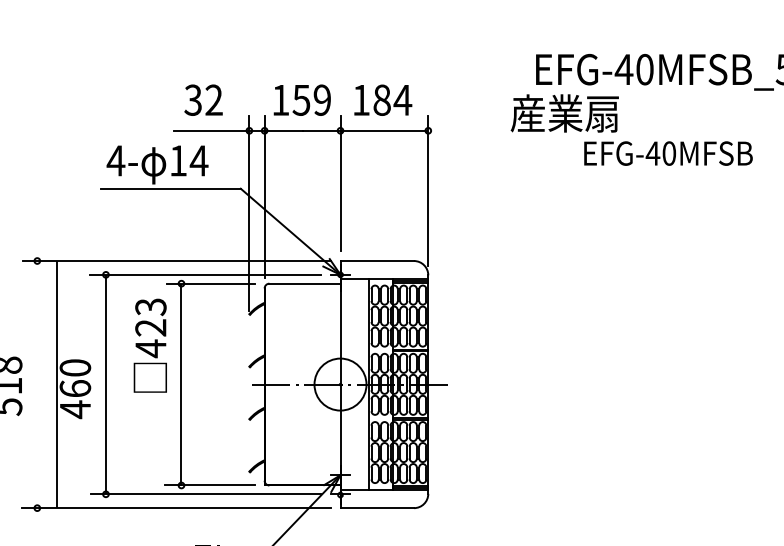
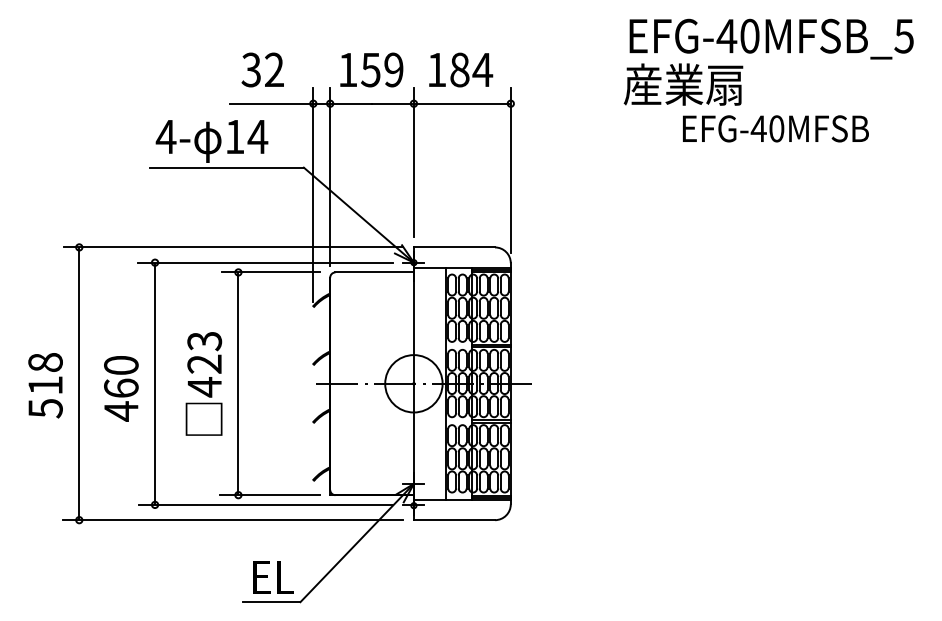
text: (564, 113) -> (683, 84), moved
text: (149, 345) -> (203, 383), moved
line: (57, 384) -> (79, 383), moved

